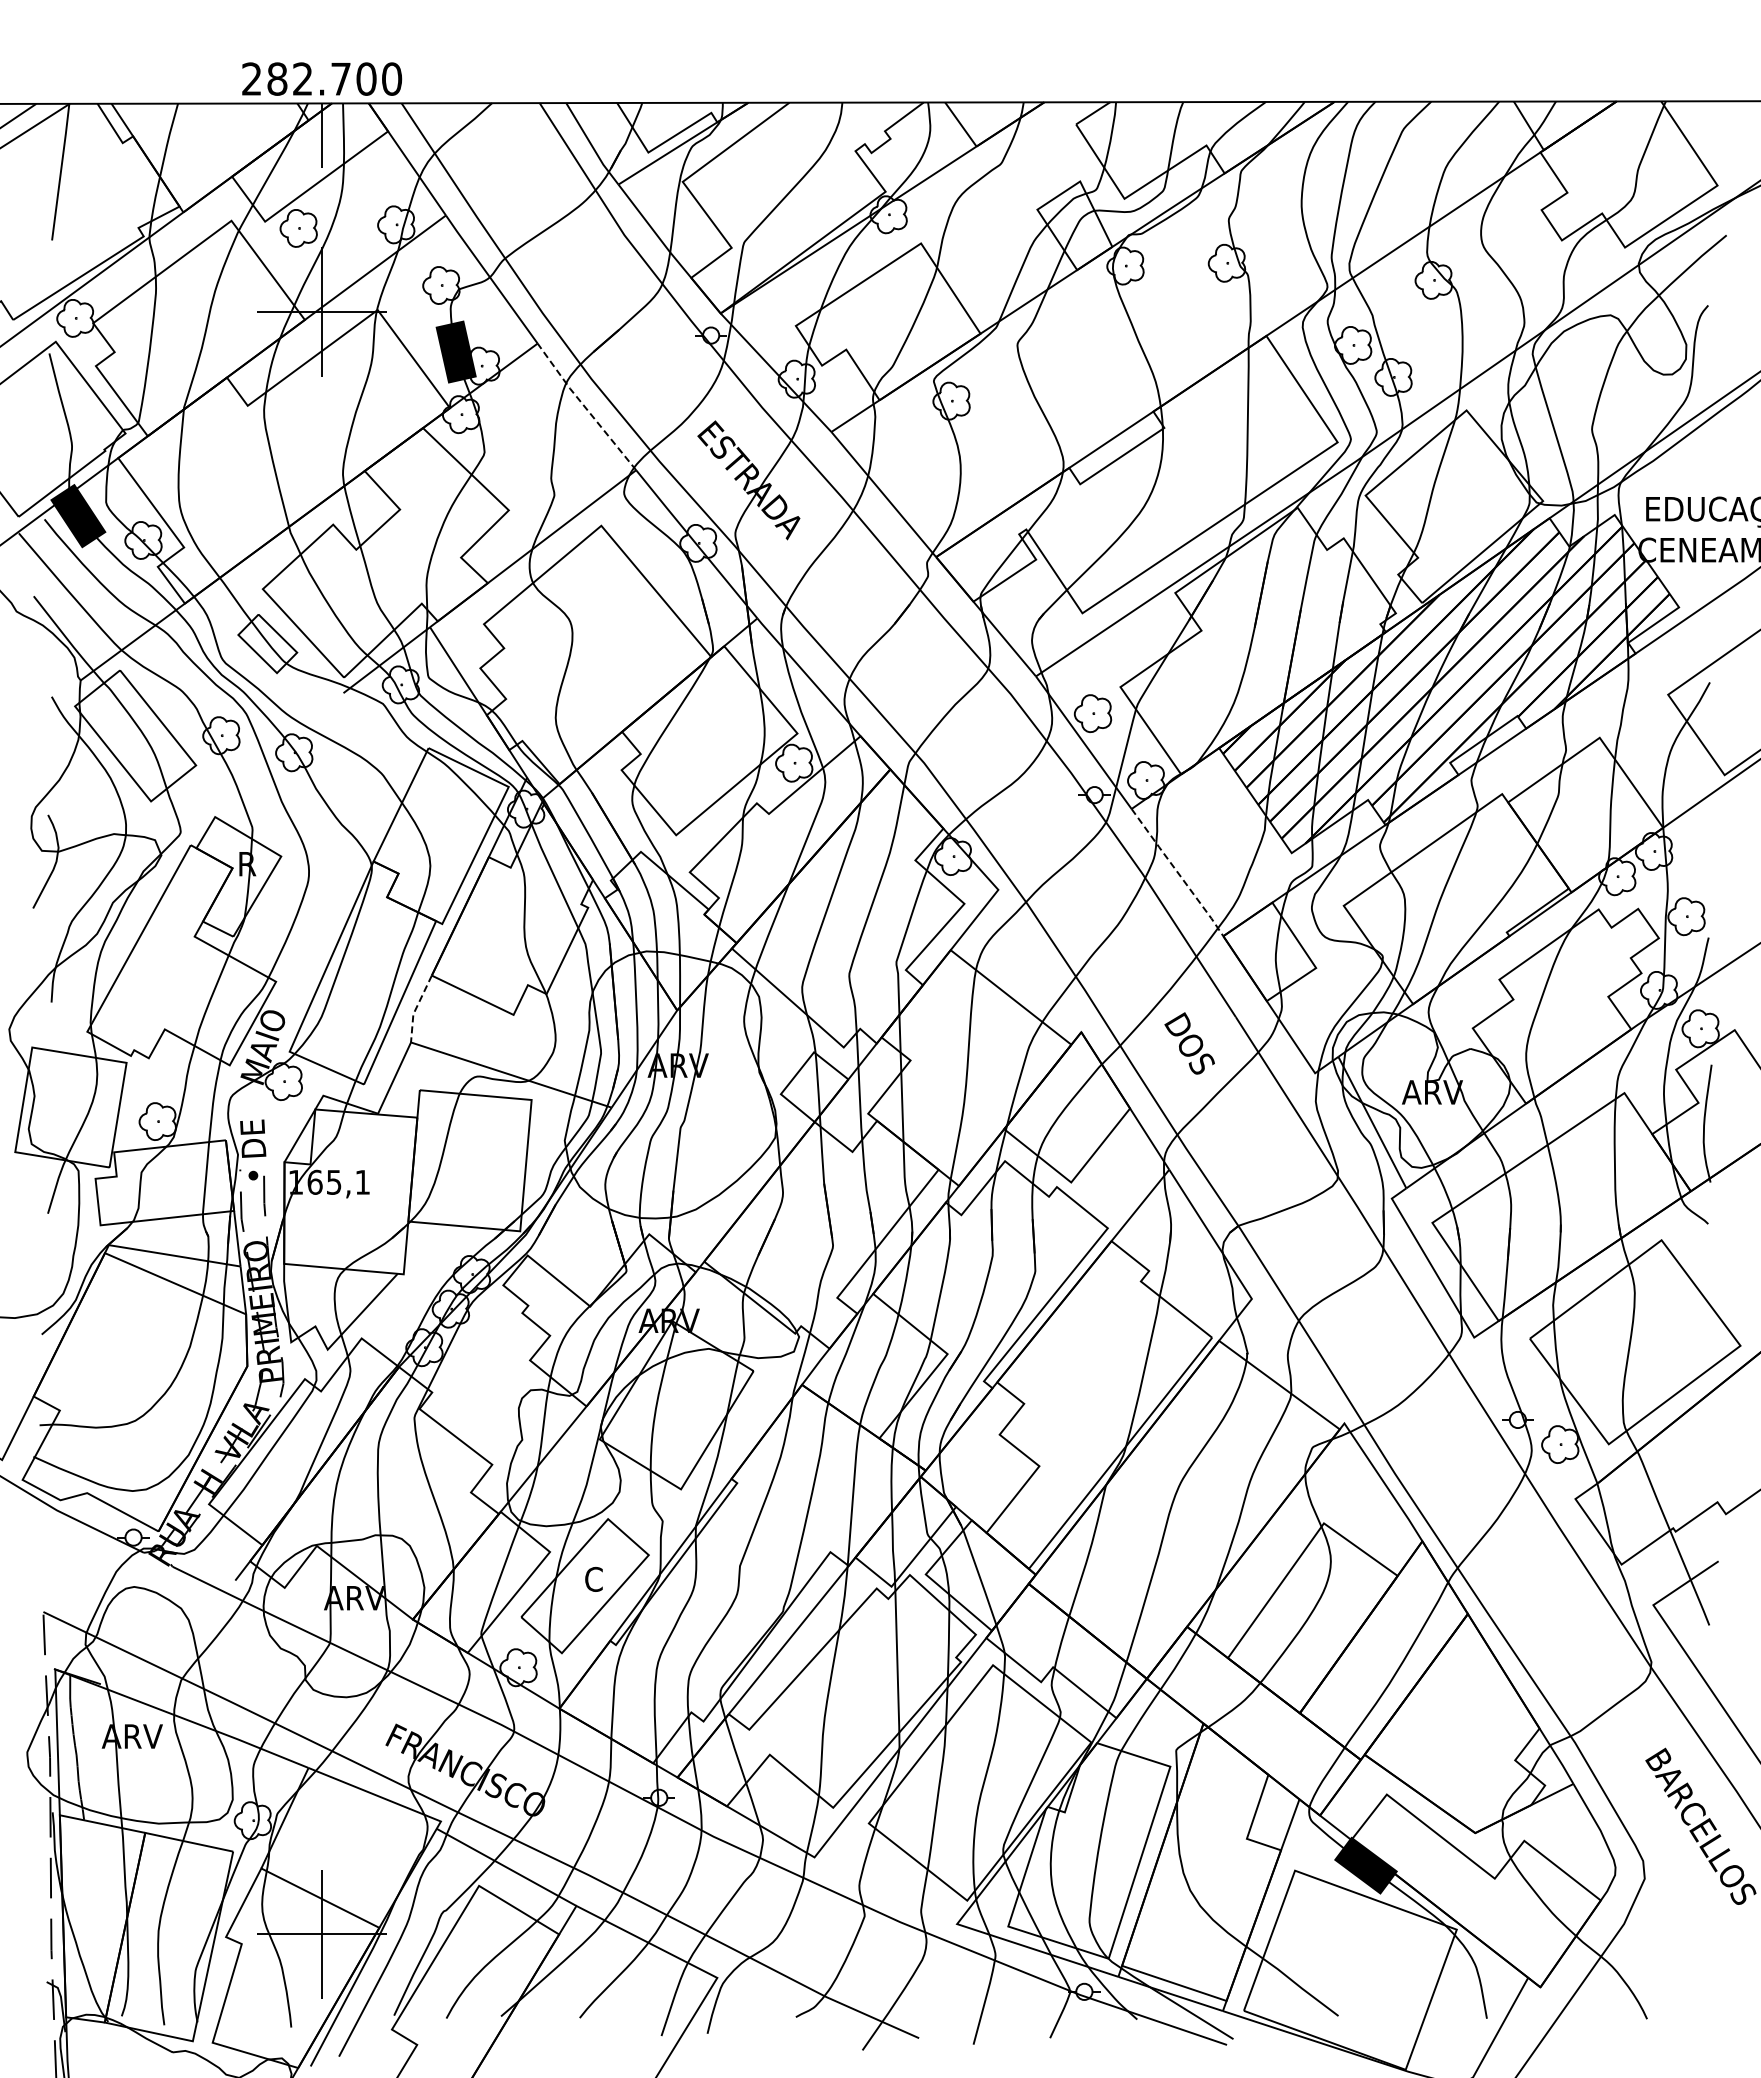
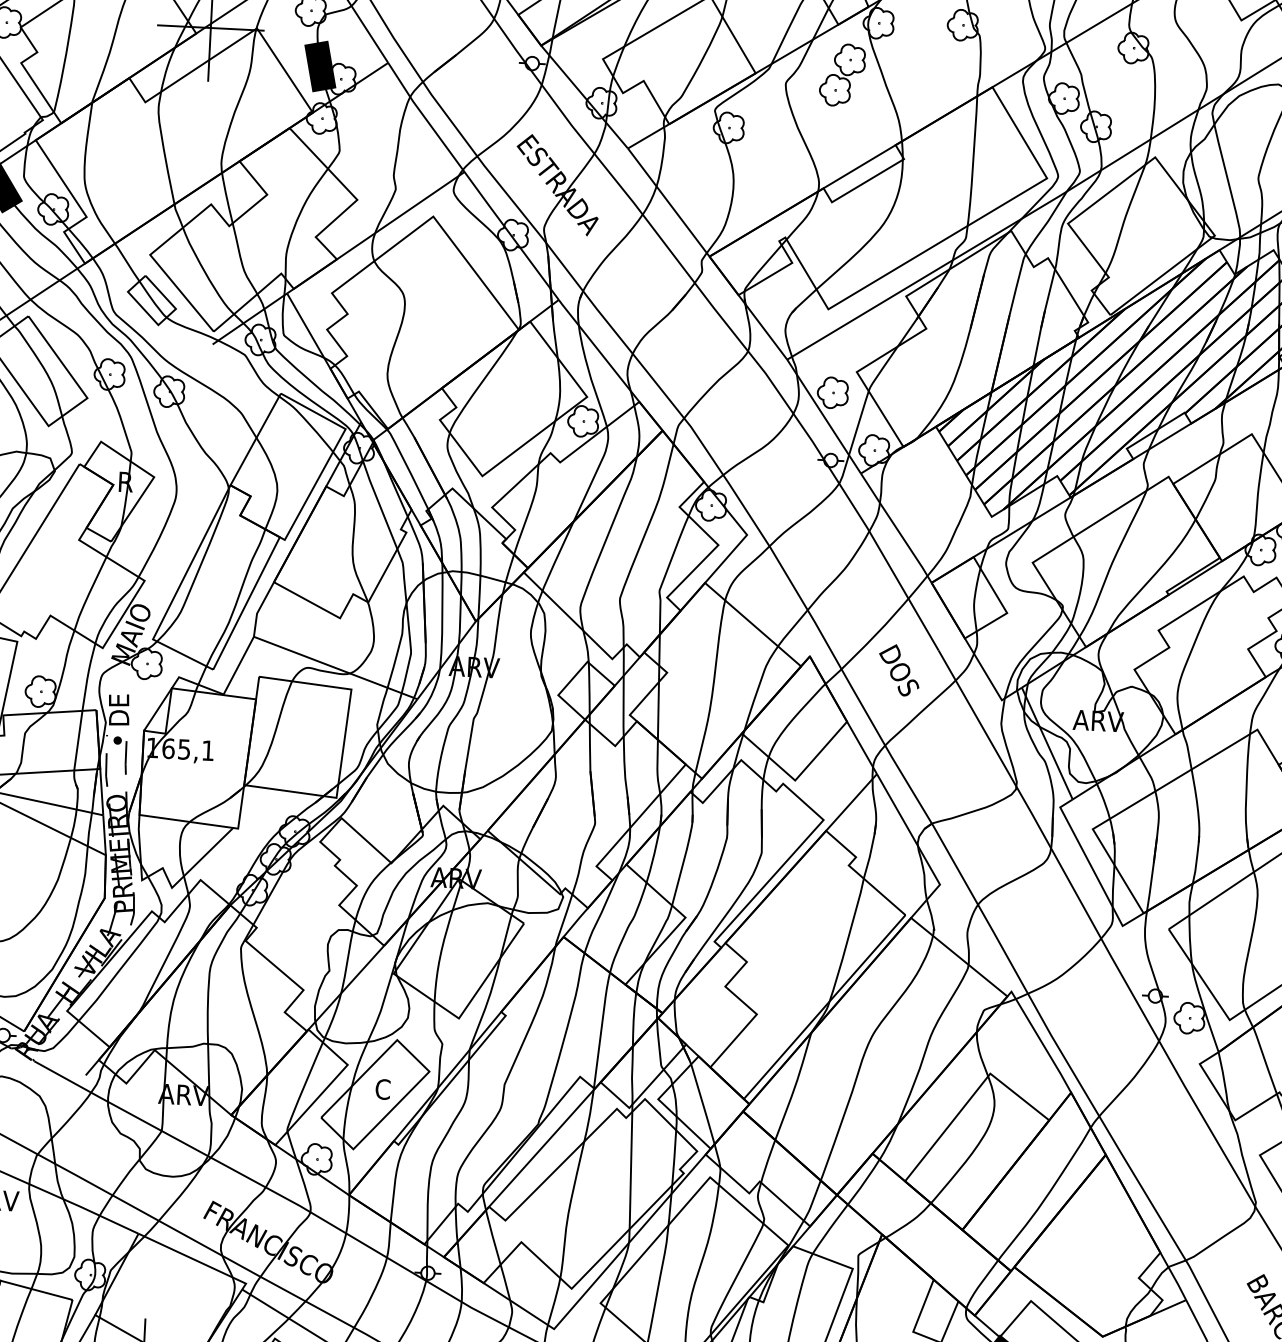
part: (1085, 330) -> (842, 75), added
line: (585, 407) -> (425, 117), dashed -> solid
line: (1178, 872) -> (897, 528), dashed -> solid
line: (415, 1008) -> (259, 608), dashed -> solid

